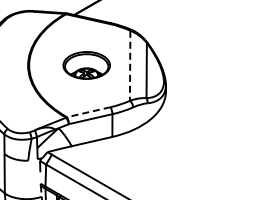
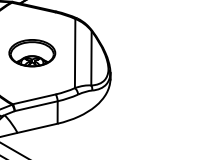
line: (130, 66) -> (75, 54), dashed -> solid
line: (88, 112) -> (34, 99), dashed -> solid

